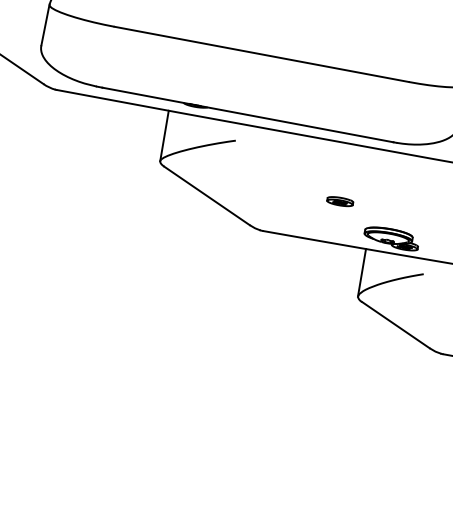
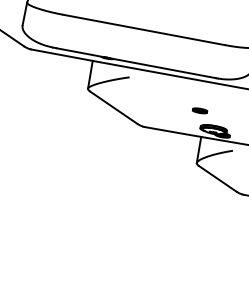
part: (339, 200) -> (199, 110), moved

